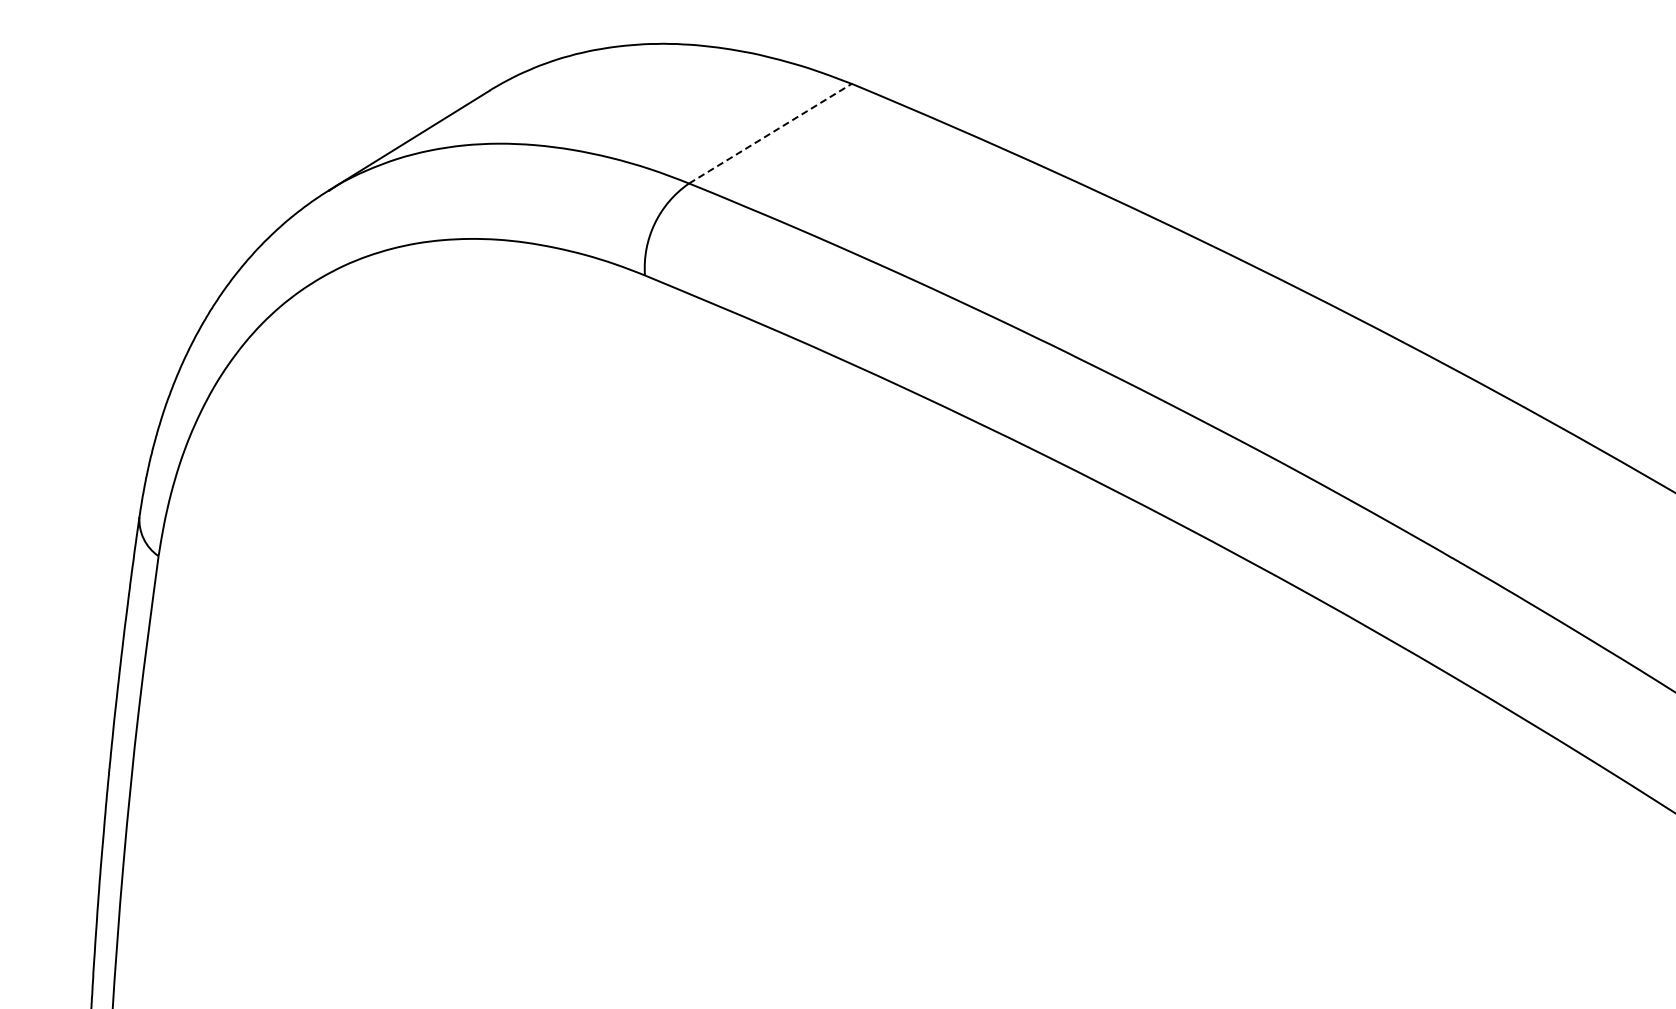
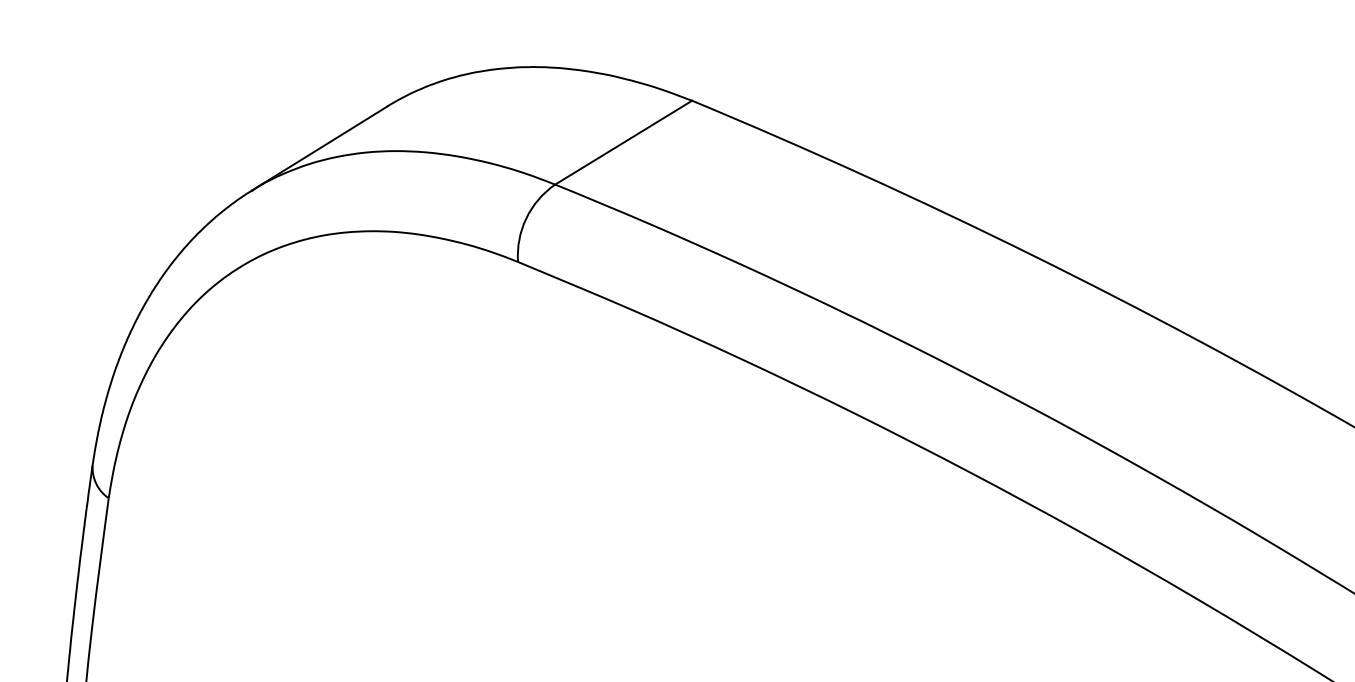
line: (770, 133) -> (623, 142), dashed -> solid

